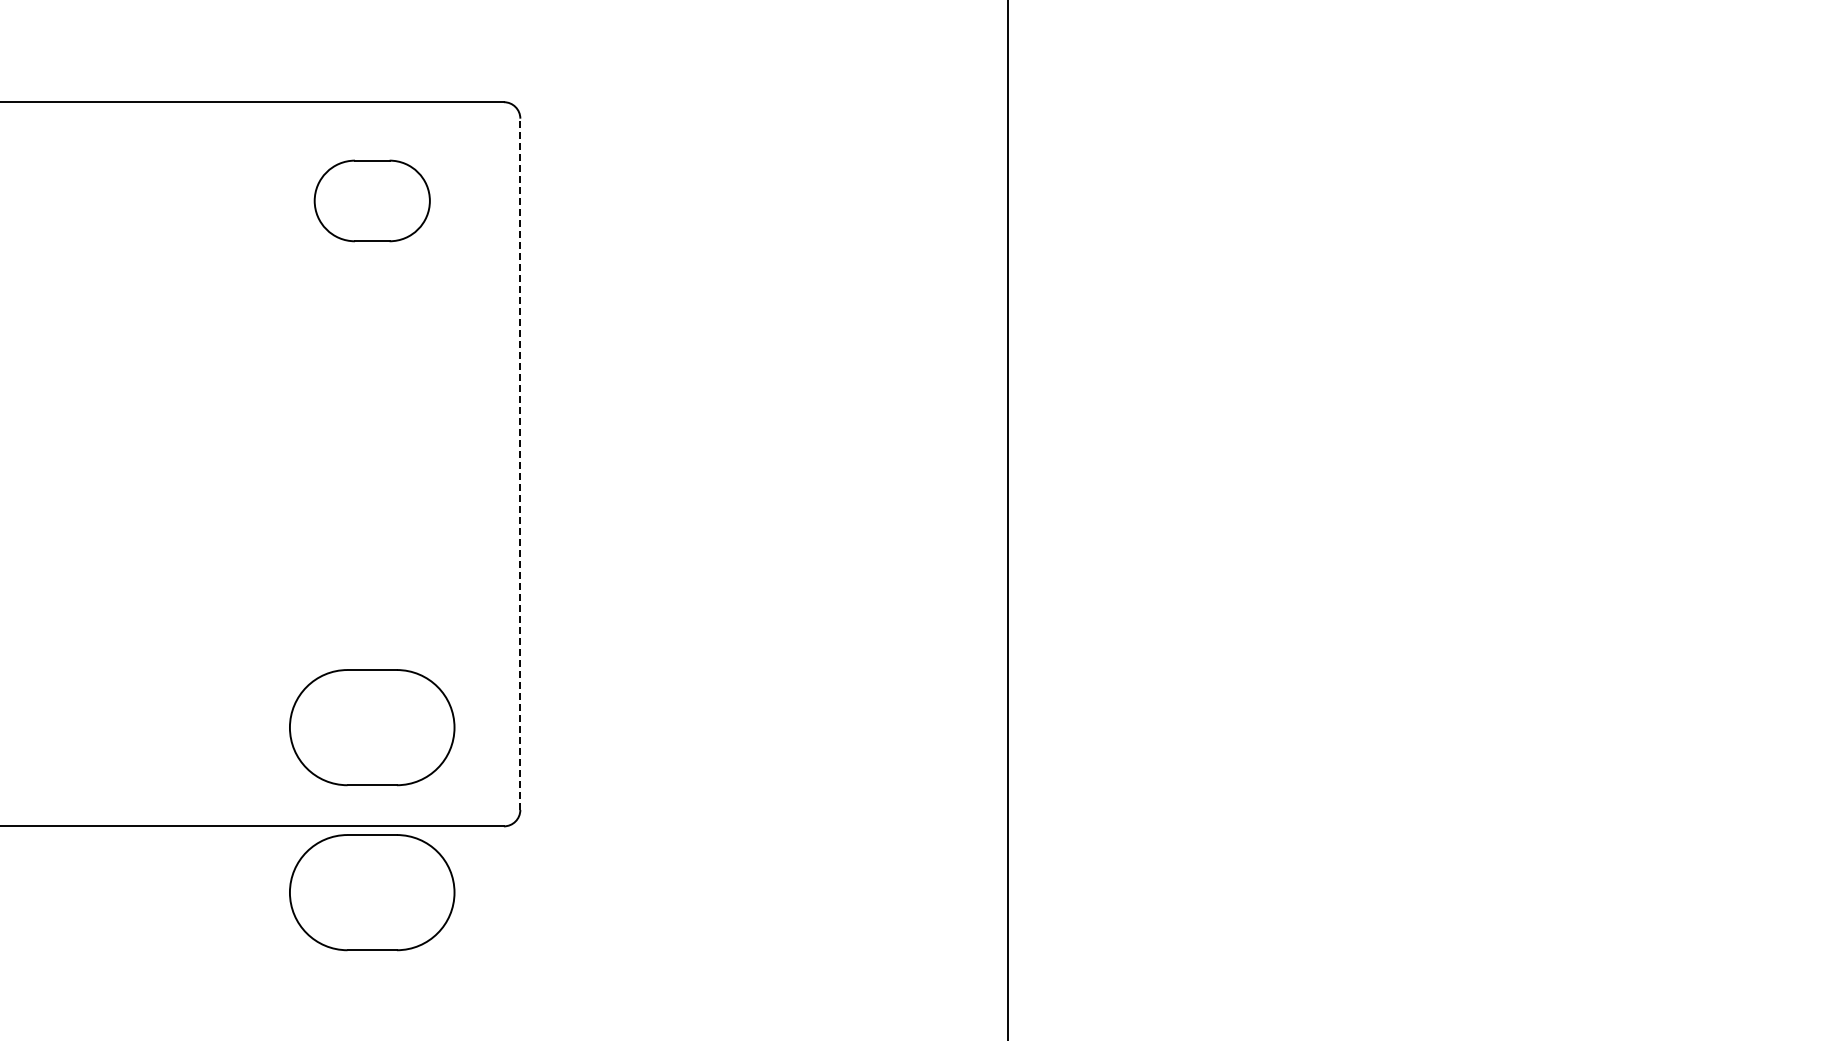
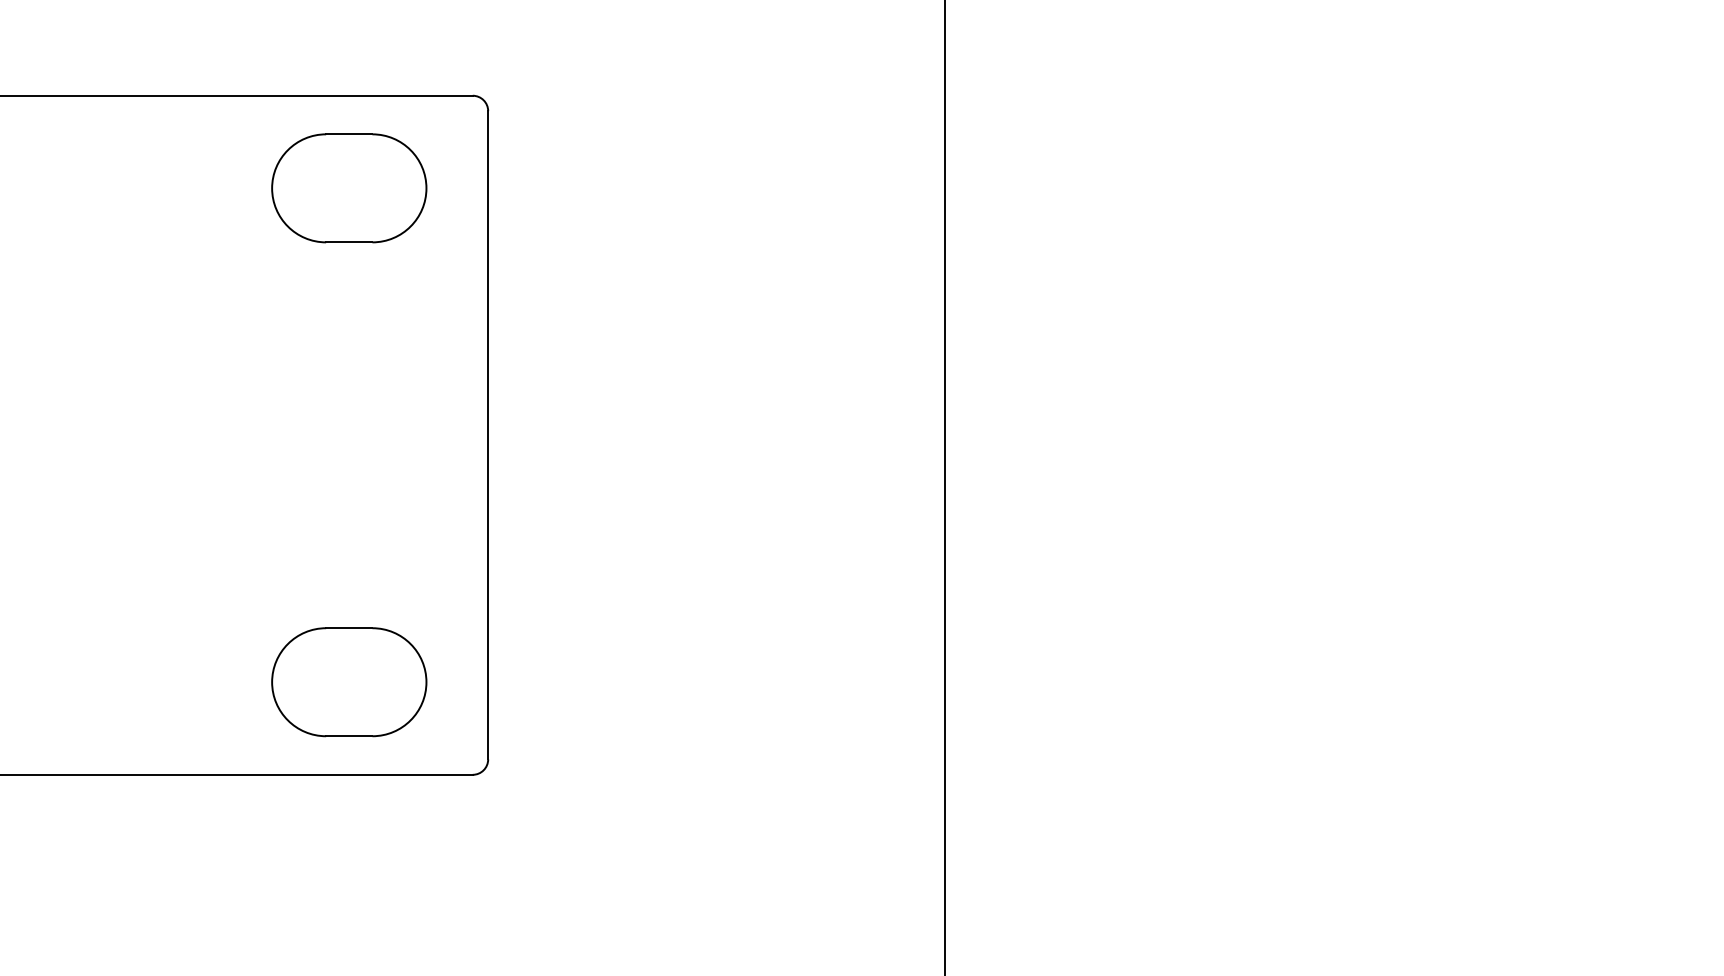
part: (372, 200) -> (349, 187), size x1.43
line: (520, 464) -> (488, 435), dashed -> solid
part: (372, 892) -> (349, 836), removed

